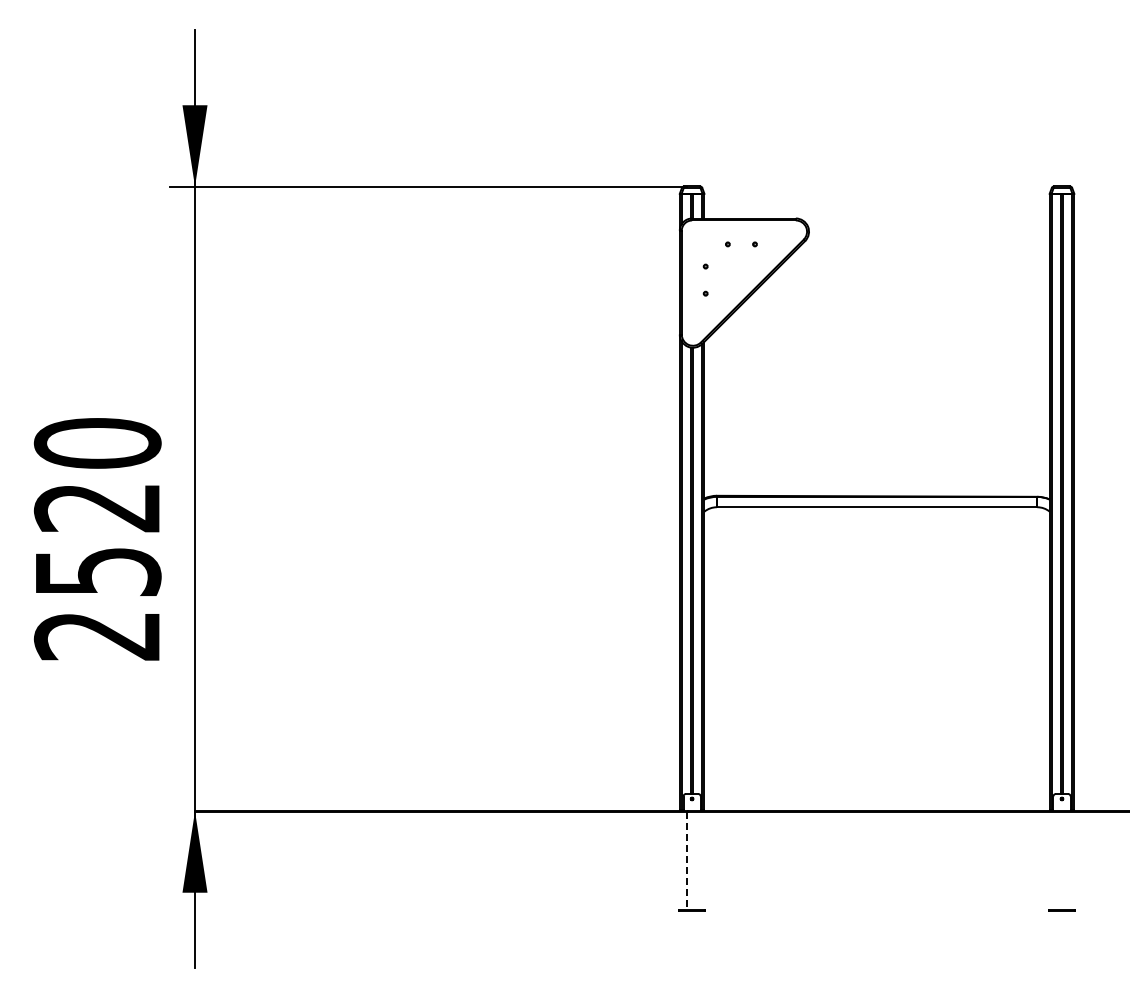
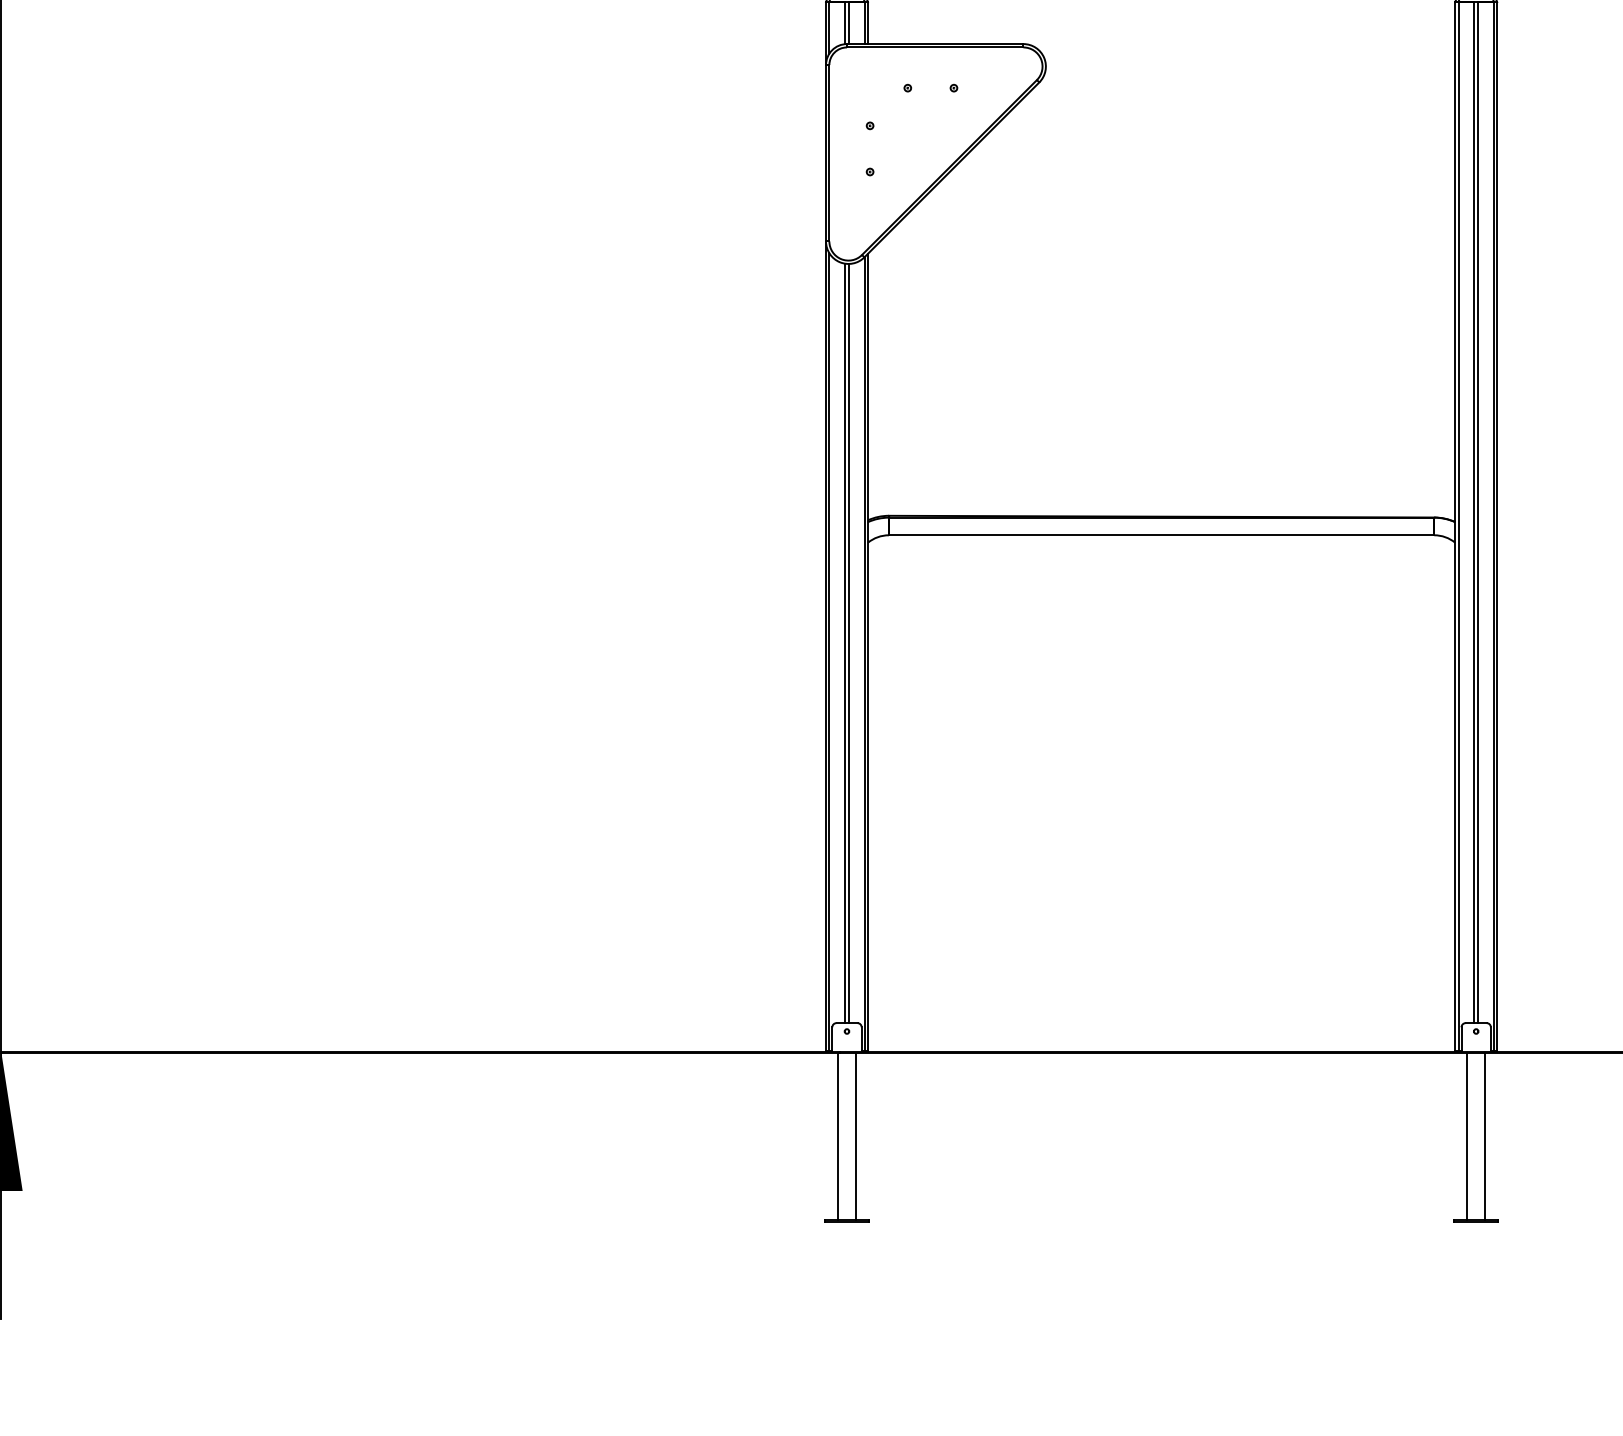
line: (697, 860) -> (856, 1136), added
line: (1056, 860) -> (1466, 1136), added
line: (1067, 860) -> (1485, 1136), added
line: (686, 861) -> (837, 1137), dashed -> solid

